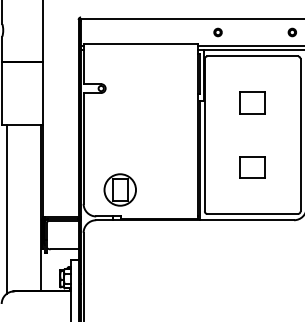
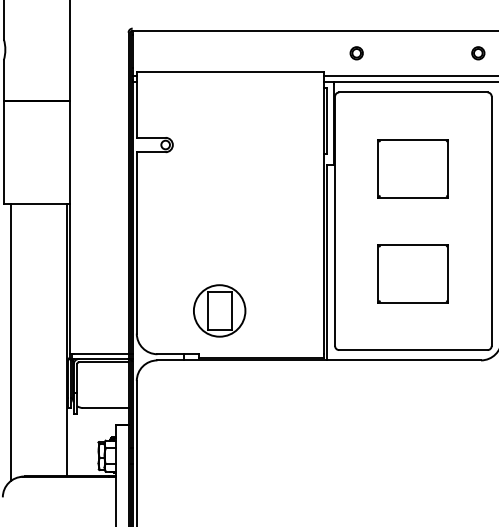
part: (252, 102) -> (413, 167), size x1.67
part: (252, 167) -> (413, 274), size x1.67
part: (119, 189) -> (218, 310), moved

